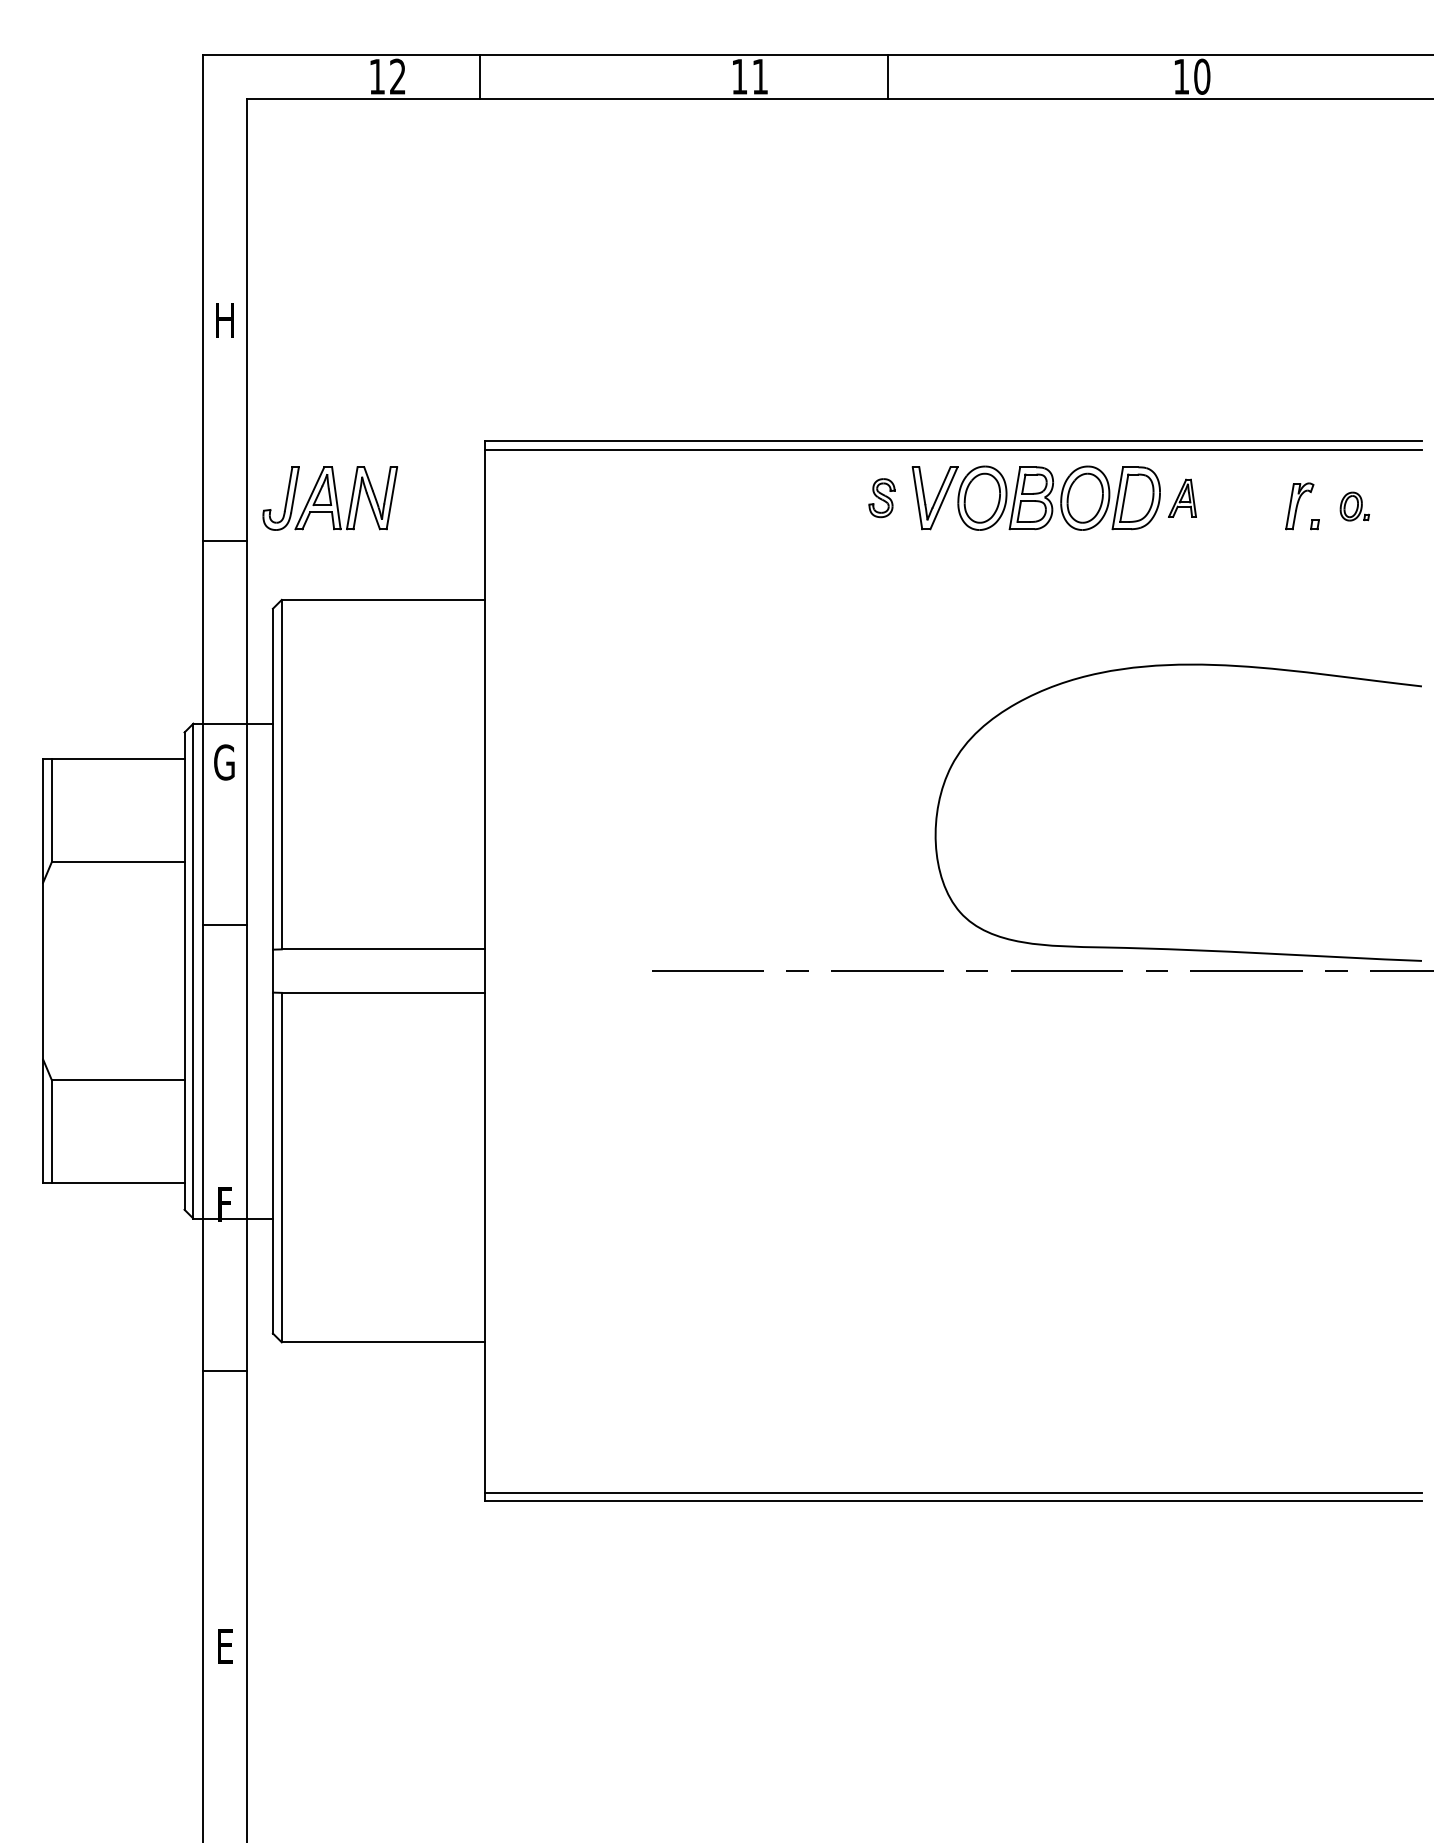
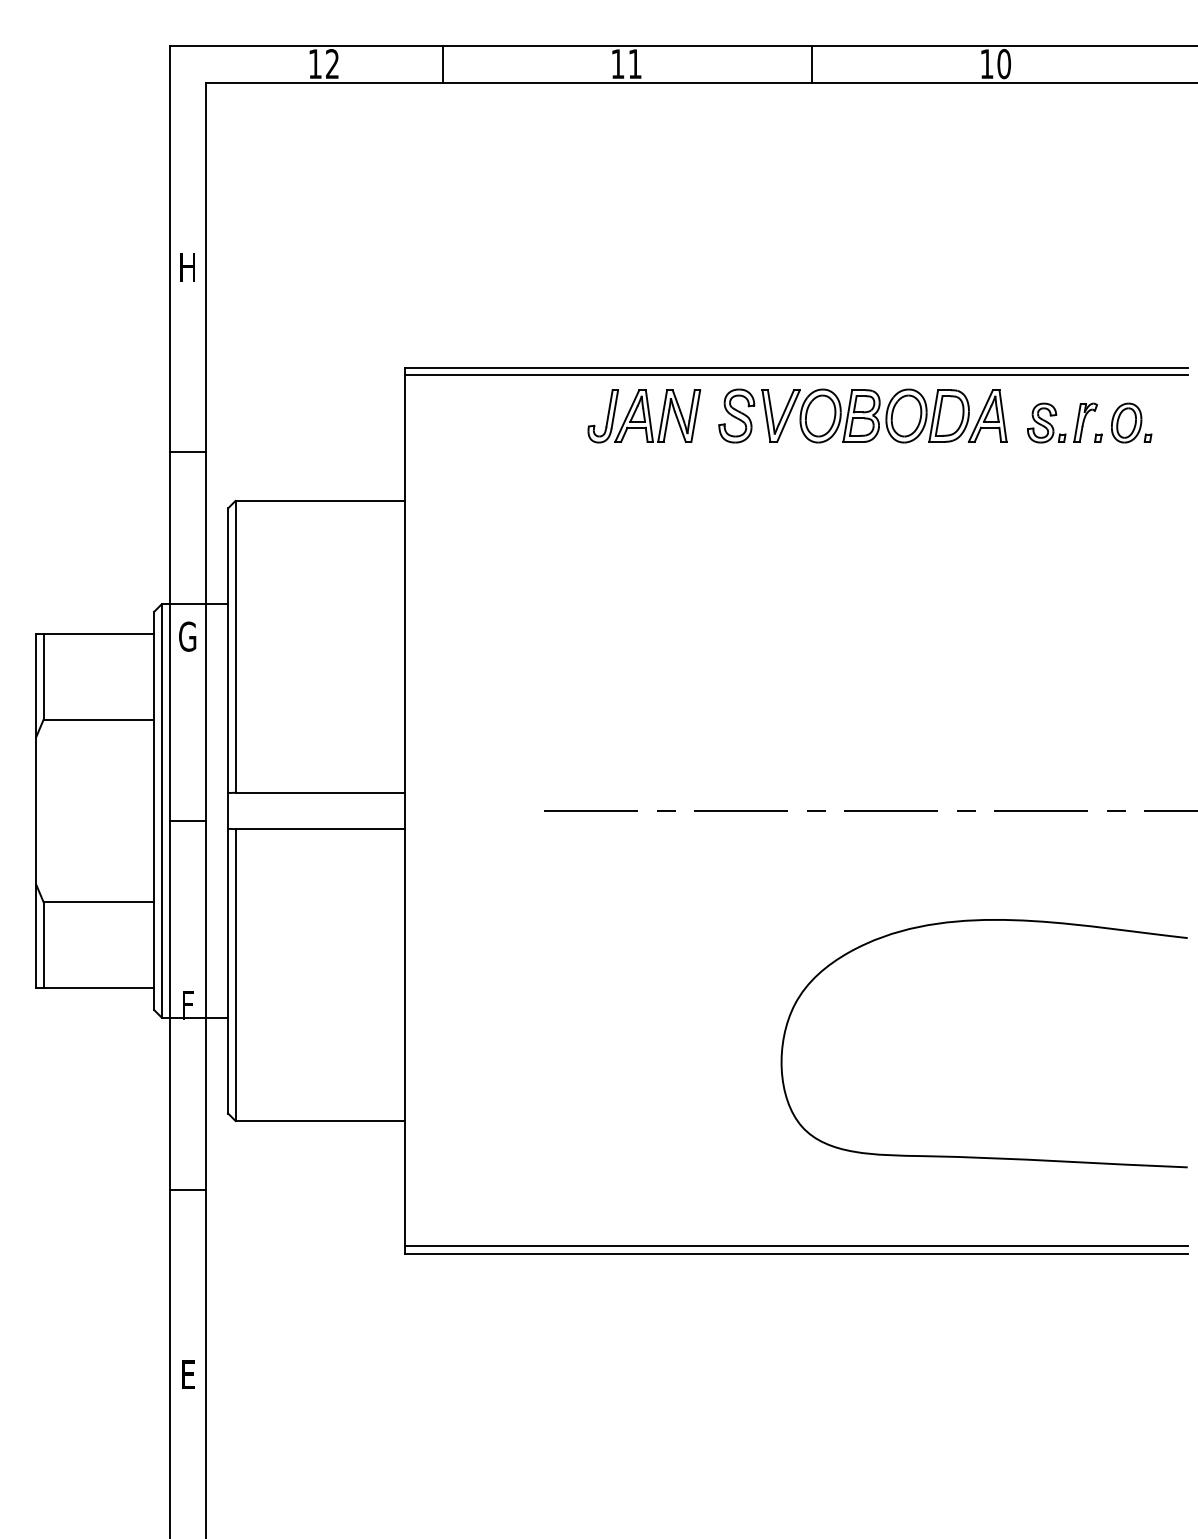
line: (479, 77) -> (442, 64), moved
line: (887, 77) -> (811, 64), moved
part: (881, 497) -> (736, 415), size x1.67
part: (330, 498) -> (644, 416), moved
part: (1182, 498) -> (987, 416), size x1.67
part: (1252, 506) -> (1046, 422), added
part: (1354, 506) -> (1131, 422), size x1.67
line: (224, 925) -> (187, 821), moved
curve: (1177, 948) -> (983, 1156), moved
line: (224, 1371) -> (187, 1190), moved

